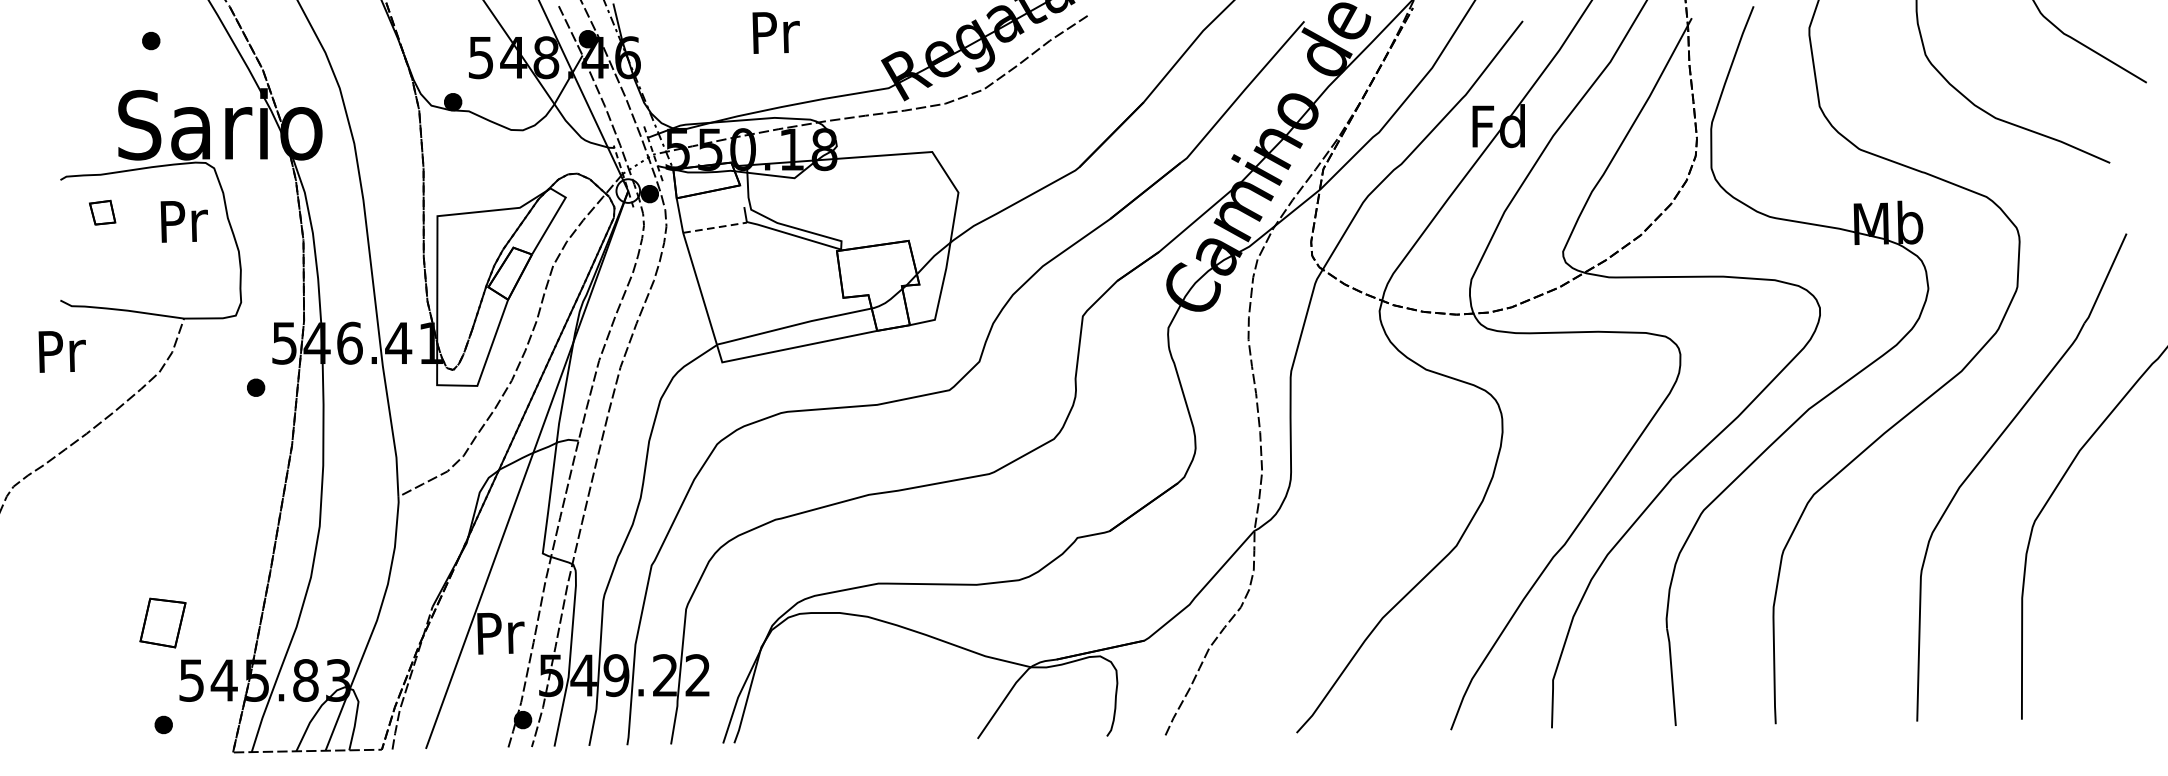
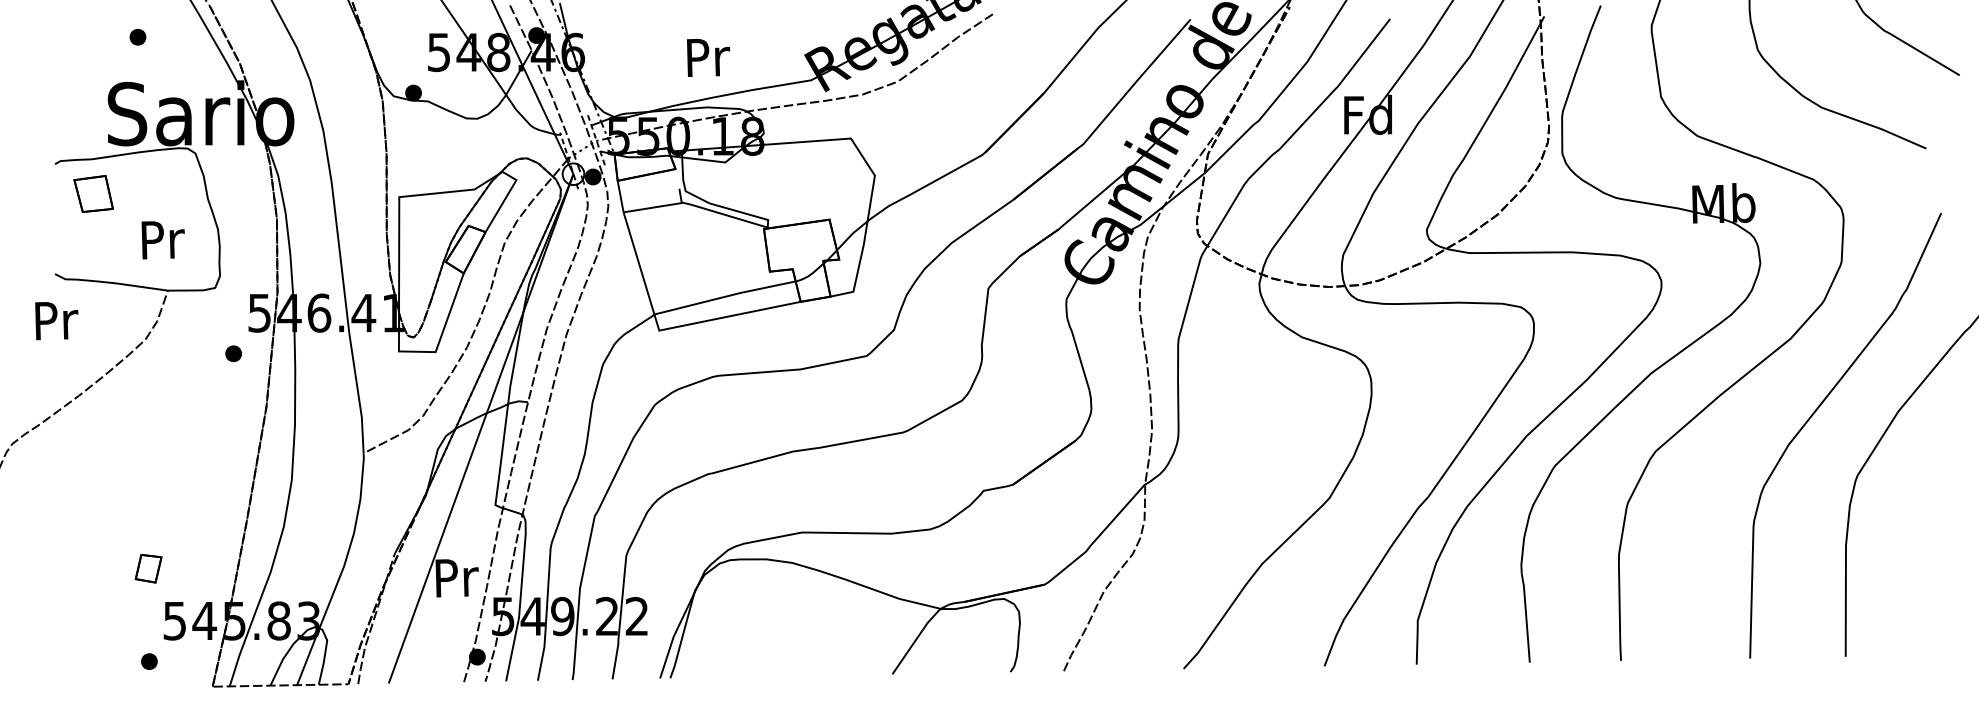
text: (776, 32) -> (708, 57), moved
part: (102, 212) -> (93, 193), size x1.67
text: (183, 222) -> (162, 240), moved
line: (717, 227) -> (654, 207), dashed -> solid
part: (162, 622) -> (148, 568), size x0.62

